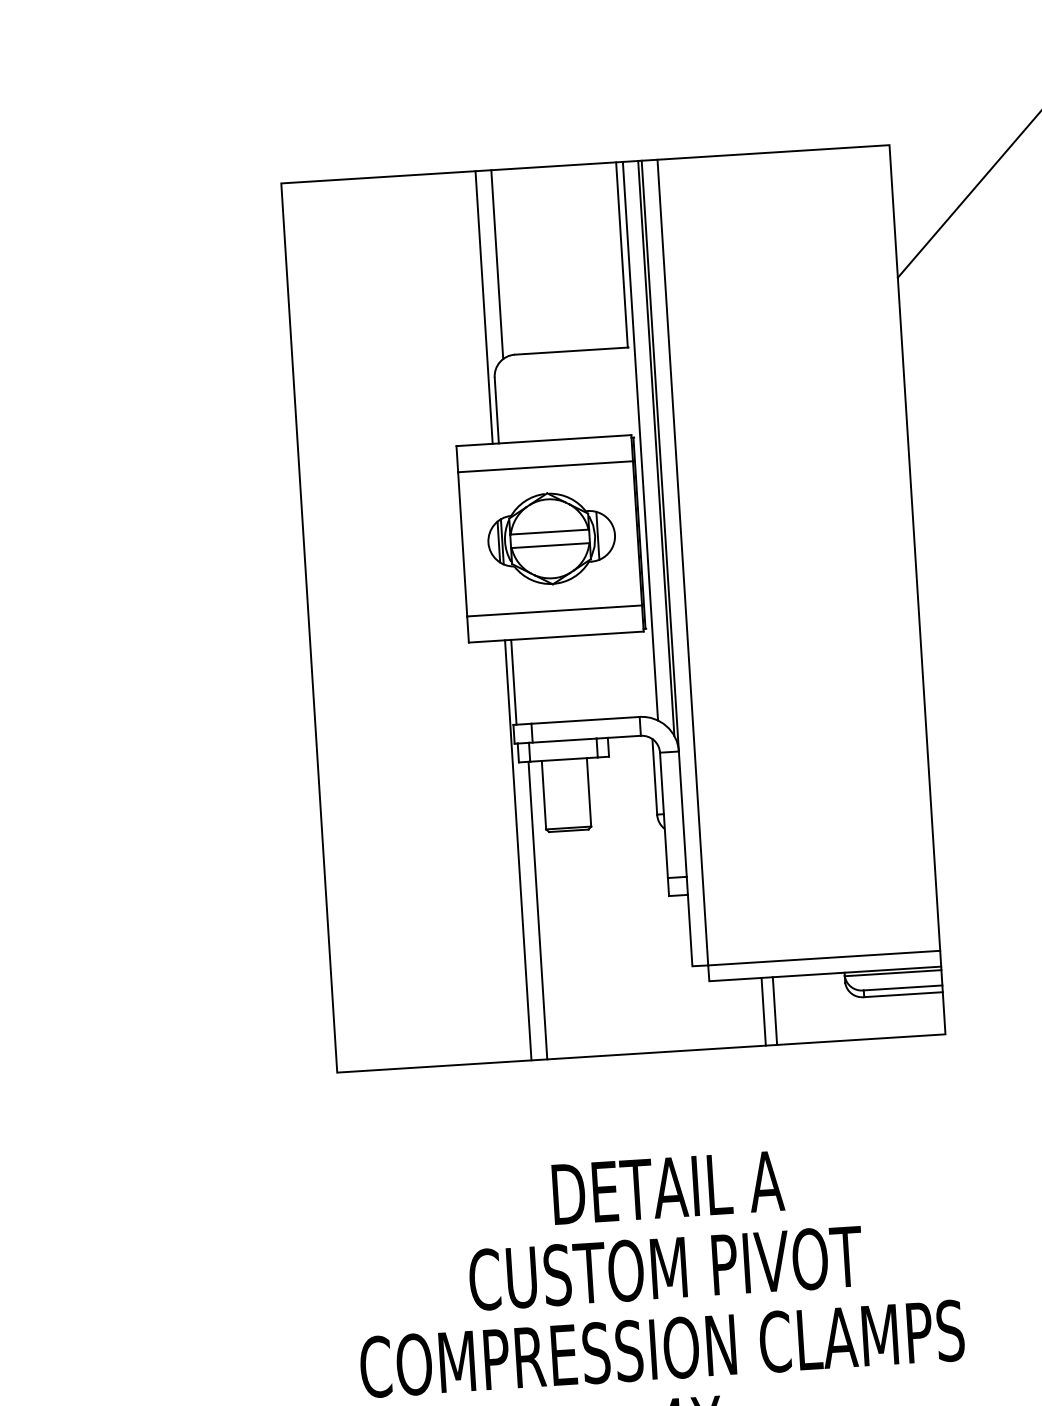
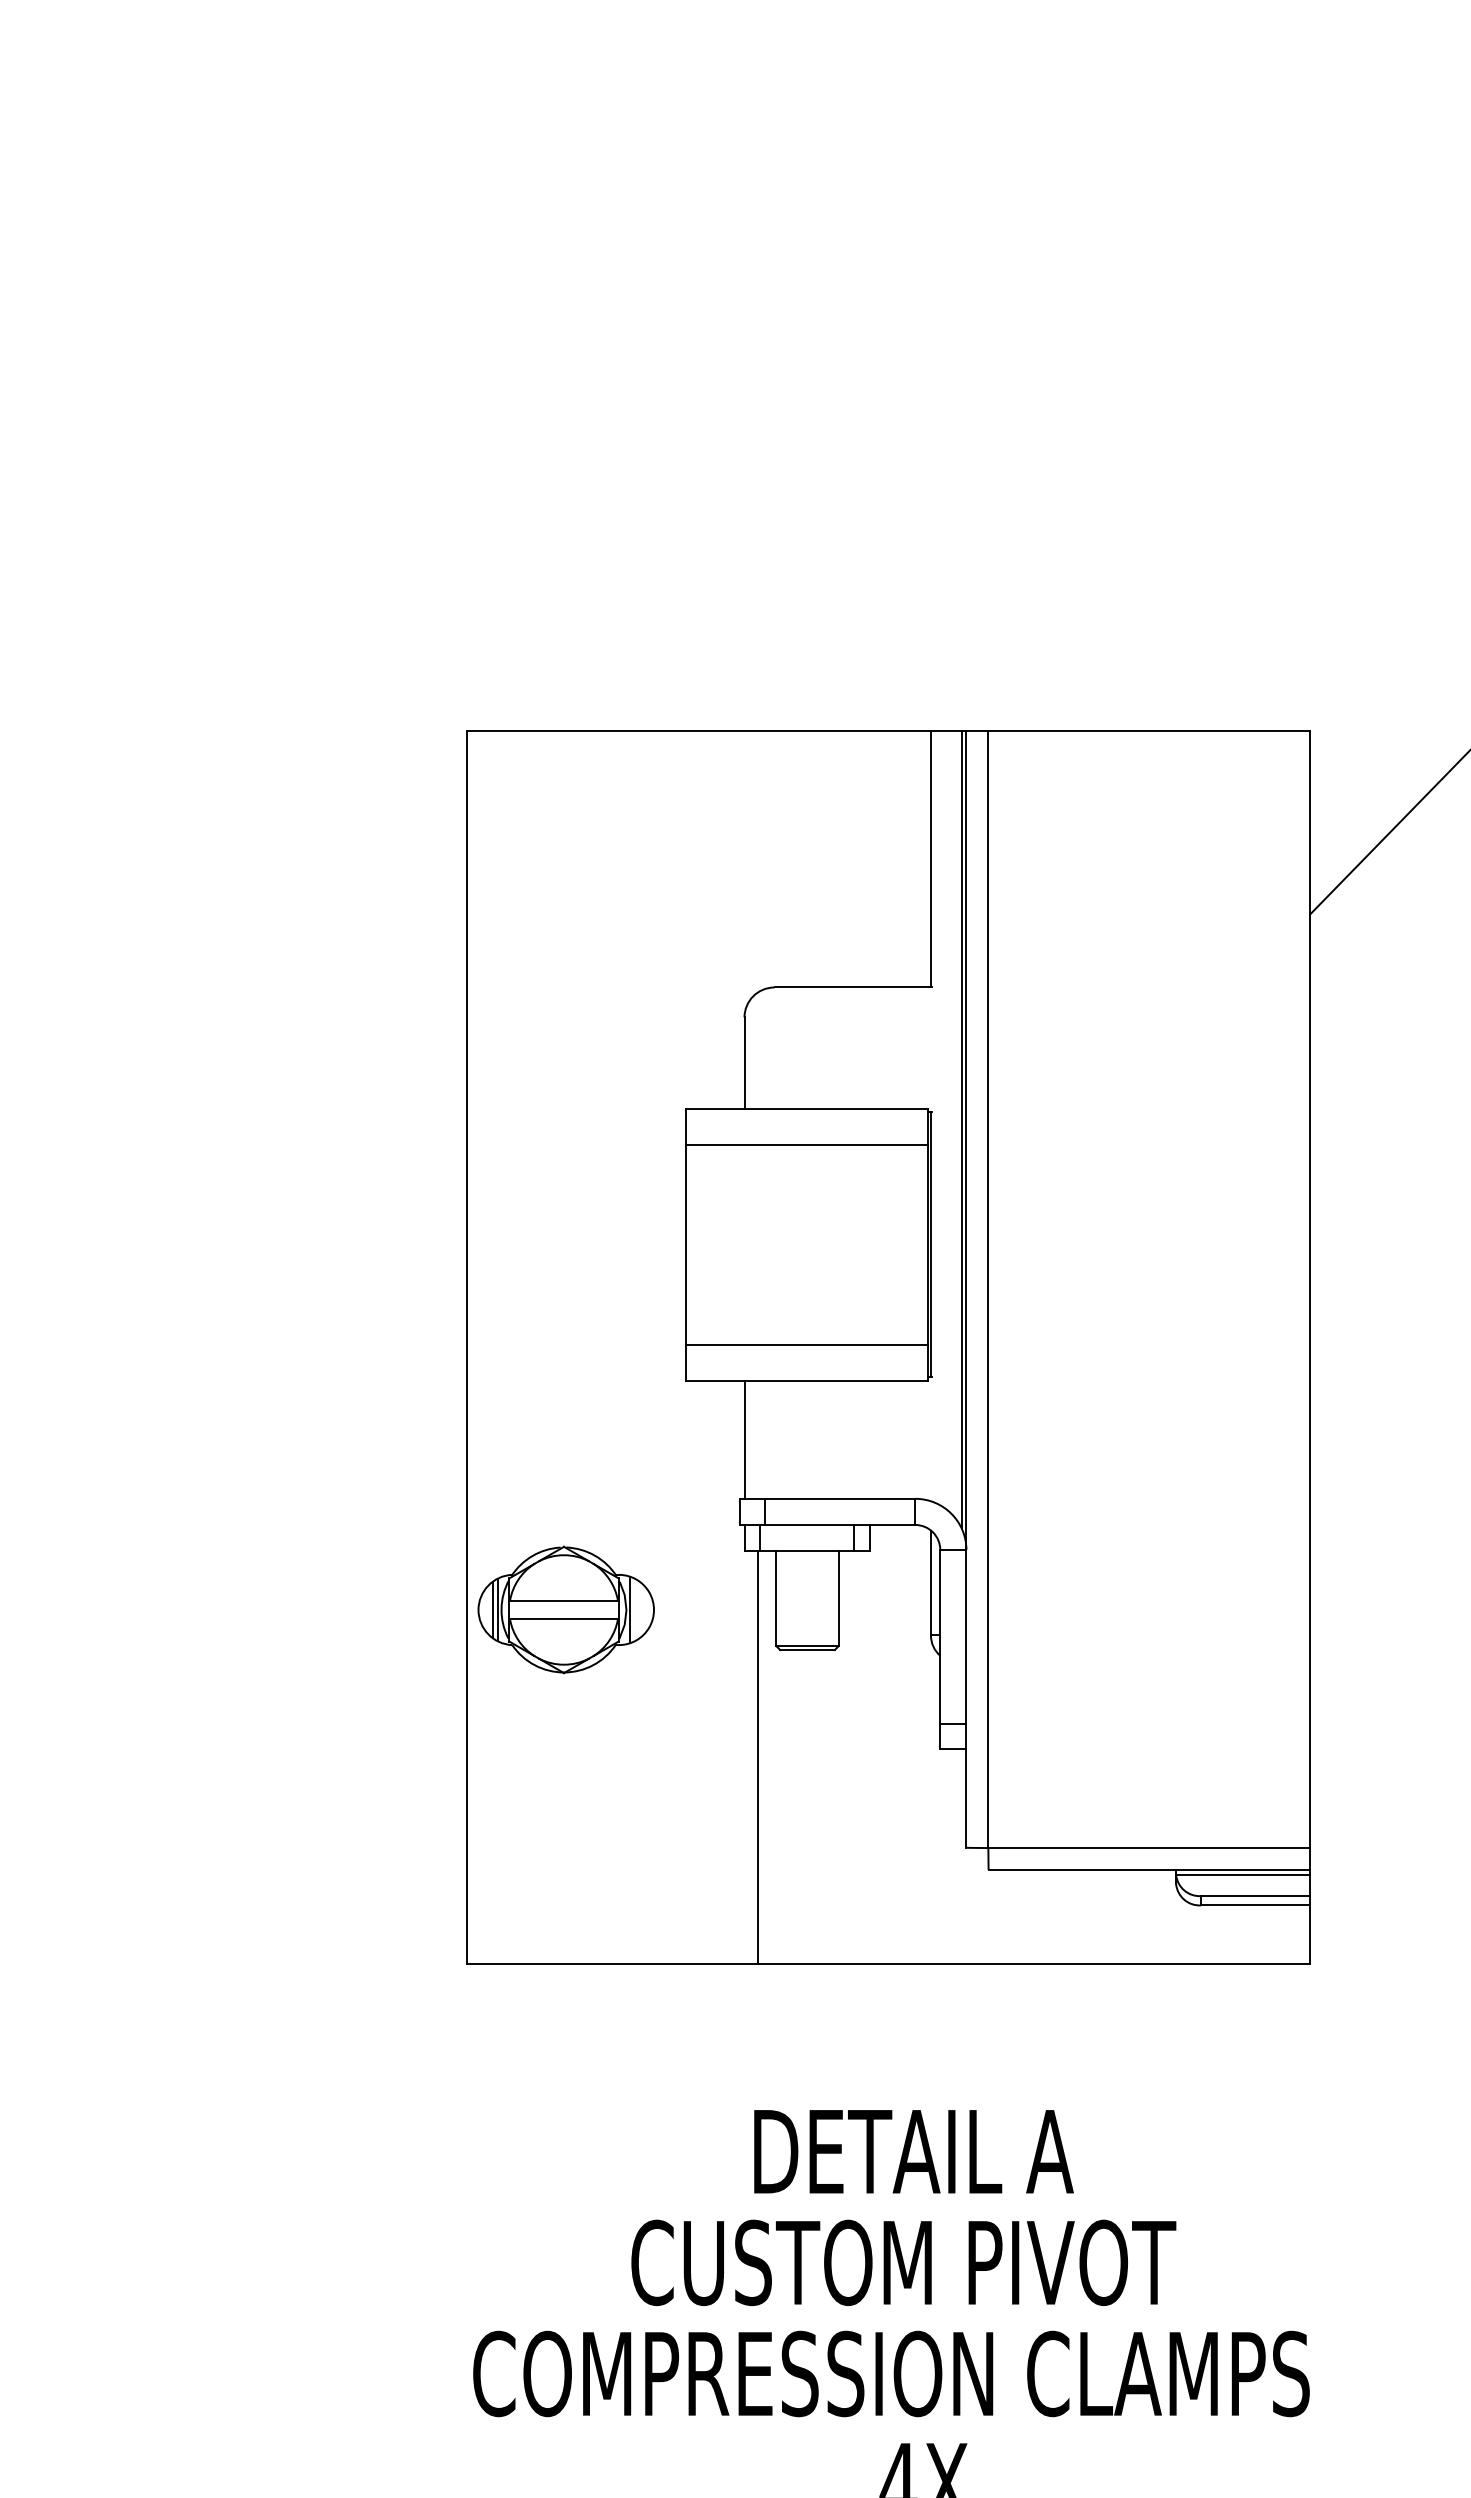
line: (497, 264) -> (757, 861), removed
line: (483, 307) -> (735, 919), removed
line: (640, 440) -> (940, 1117), removed
part: (551, 538) -> (565, 1609), moved
line: (517, 850) -> (735, 1672), removed
line: (774, 1010) -> (1076, 1916), removed
line: (764, 1011) -> (1061, 1916), removed

